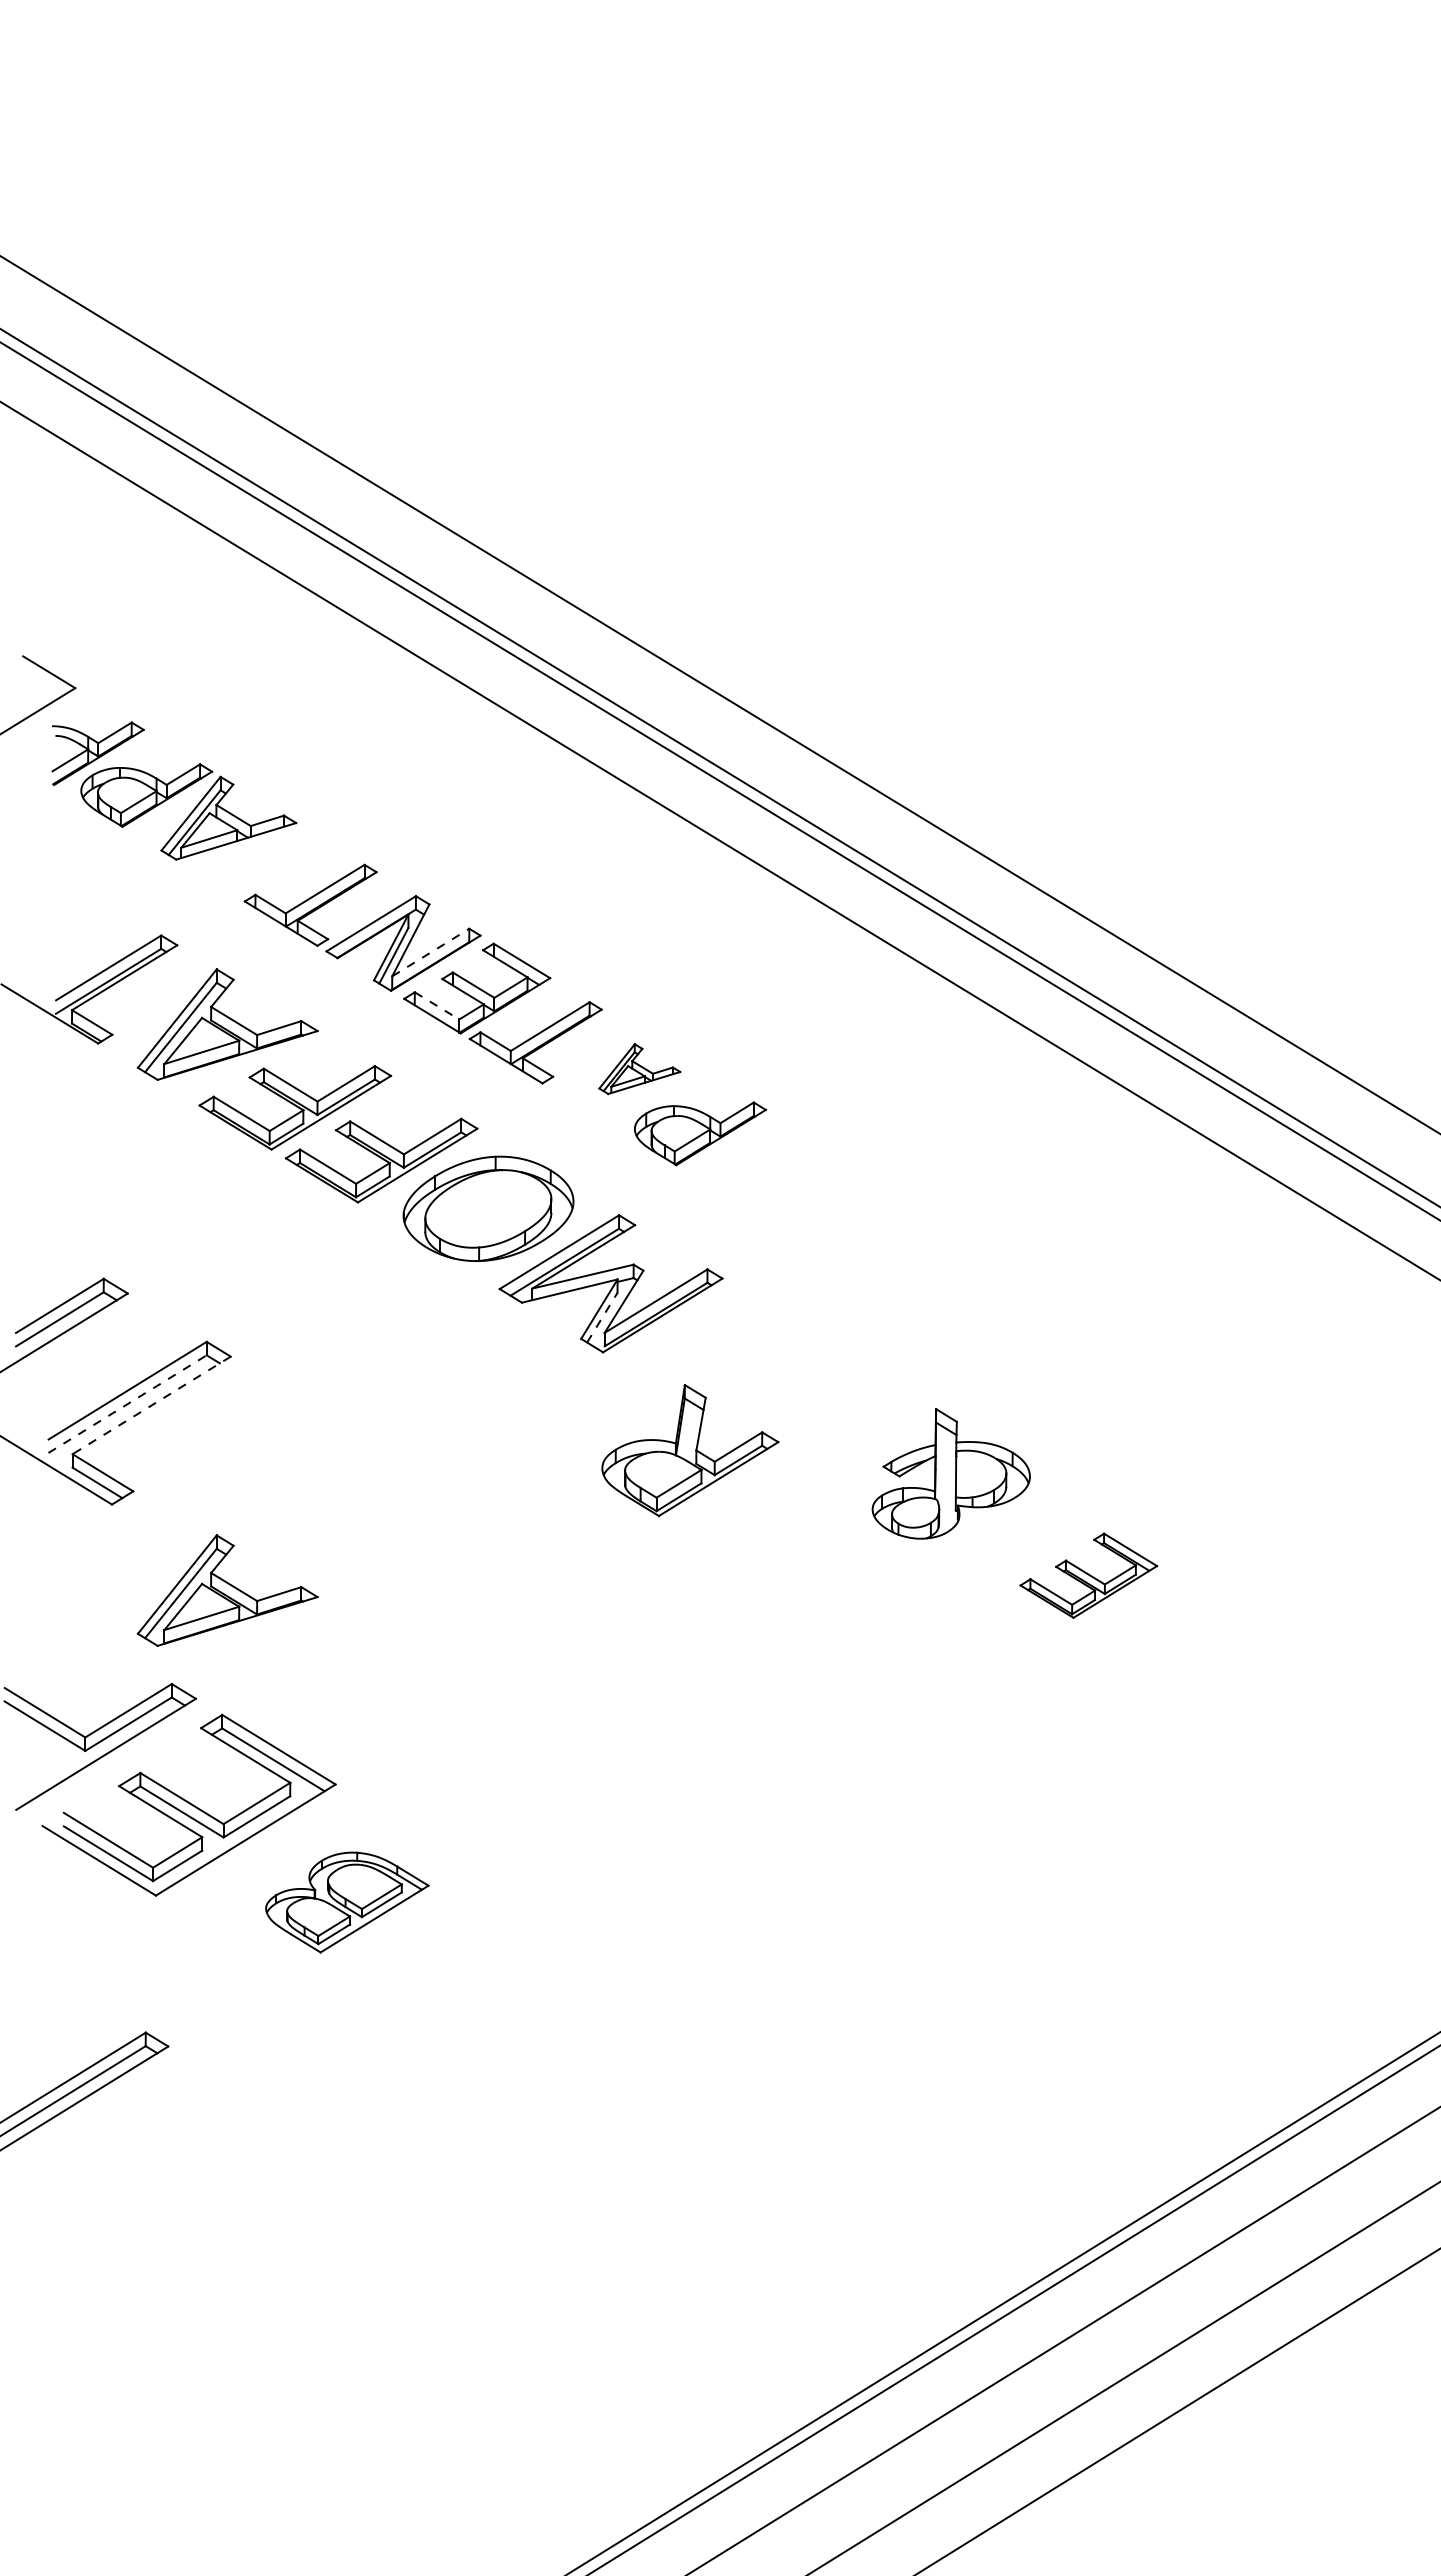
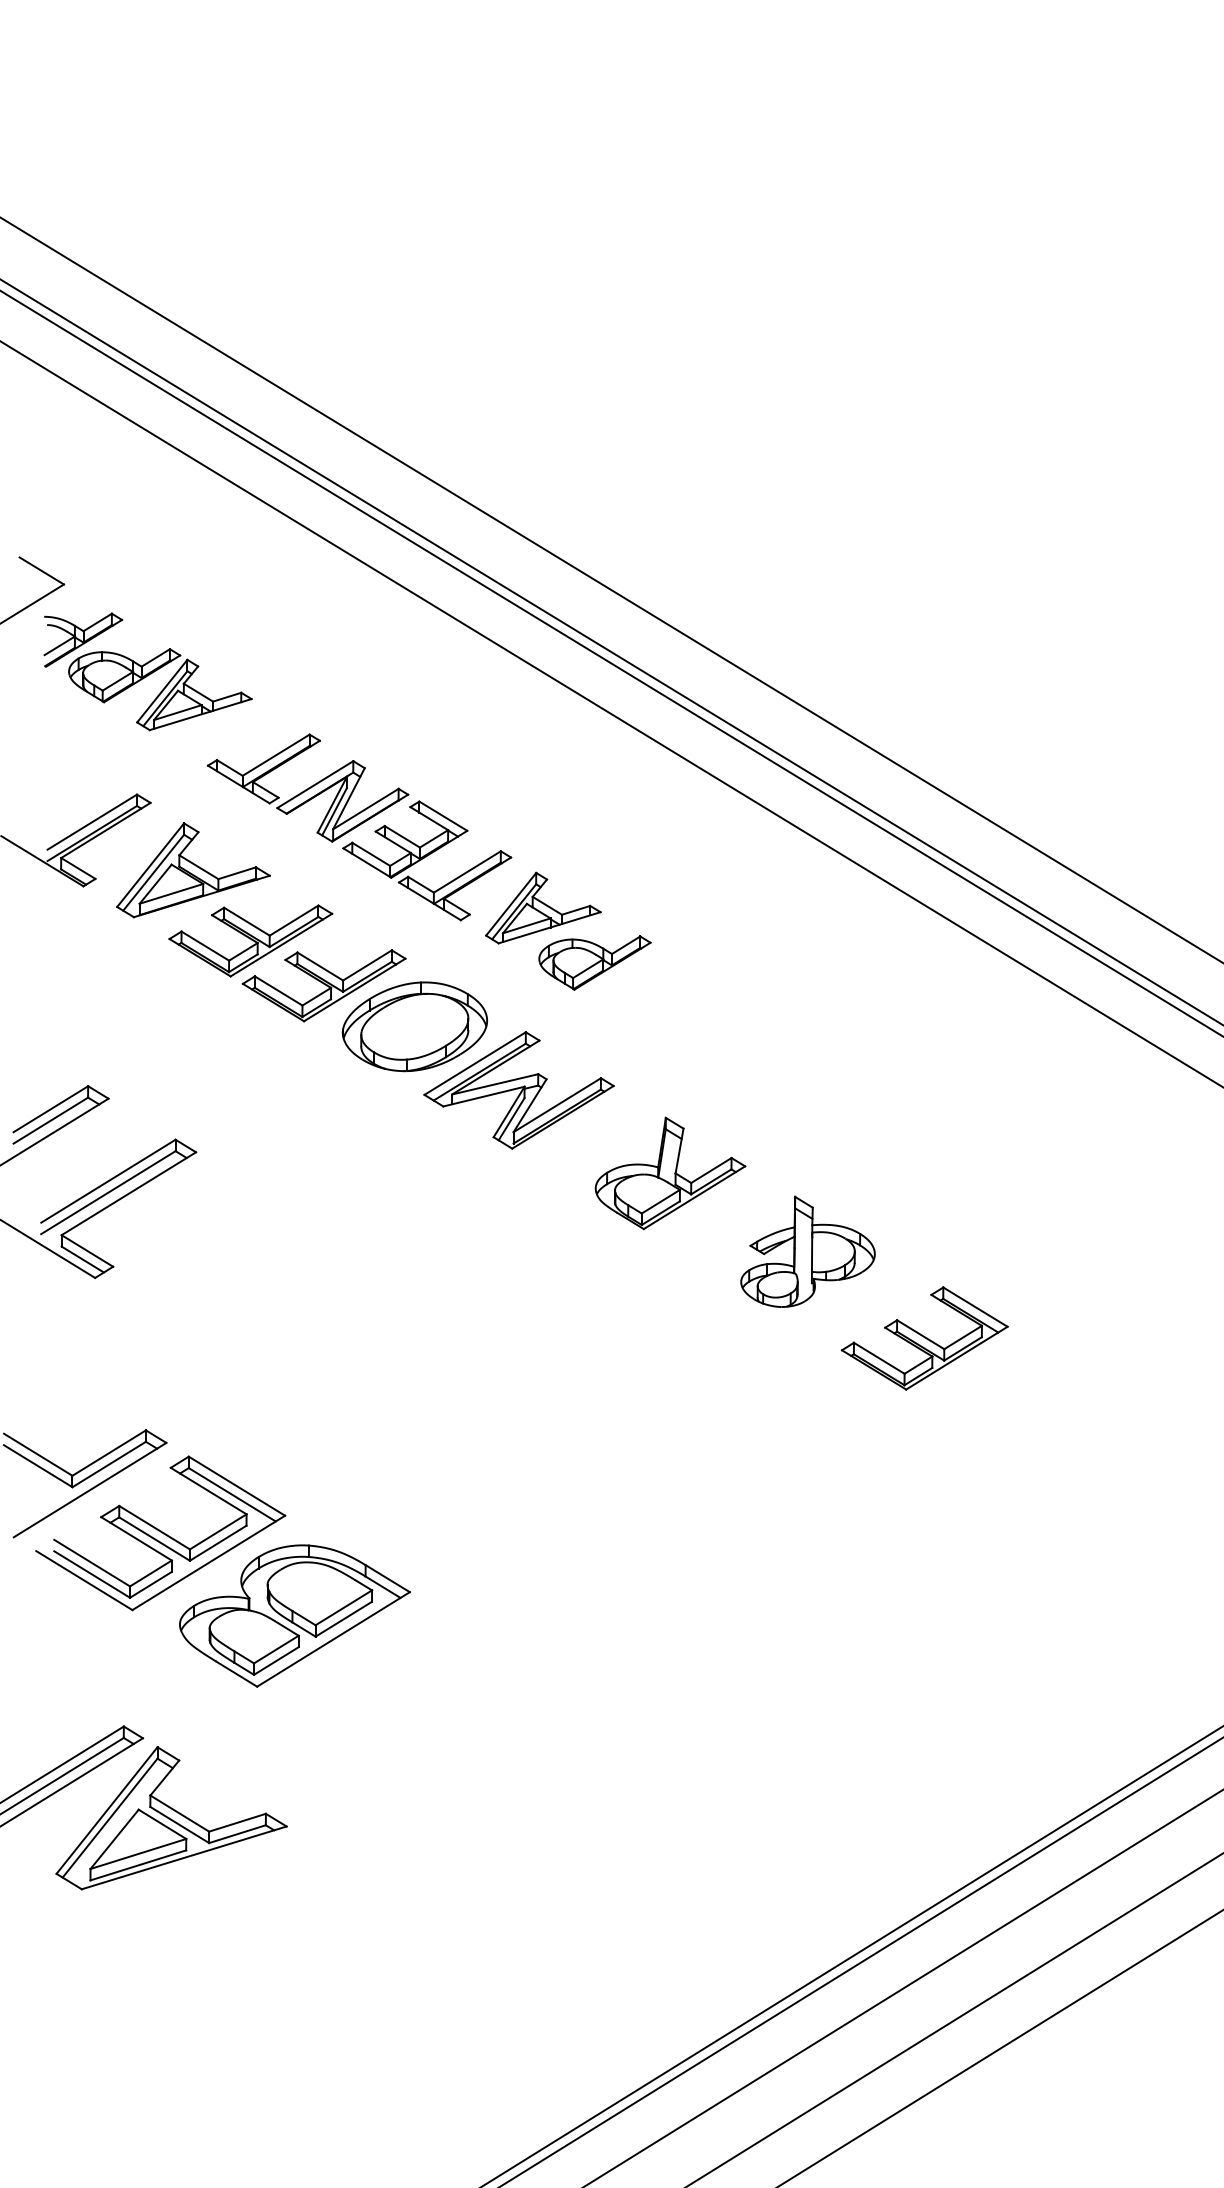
line: (431, 952) -> (366, 809), dashed -> solid
line: (437, 1006) -> (371, 854), dashed -> solid
part: (639, 1068) -> (543, 907), size x1.67
line: (602, 1317) -> (511, 1119), dashed -> solid
line: (127, 1404) -> (108, 1192), dashed -> solid
line: (151, 1405) -> (128, 1193), dashed -> solid
part: (690, 1450) -> (670, 1173), moved
part: (1088, 1575) -> (924, 1338), size x1.43
part: (227, 1590) -> (193, 1350), removed
part: (347, 1902) -> (295, 1615), size x1.67
part: (201, 2140) -> (171, 1818), added

